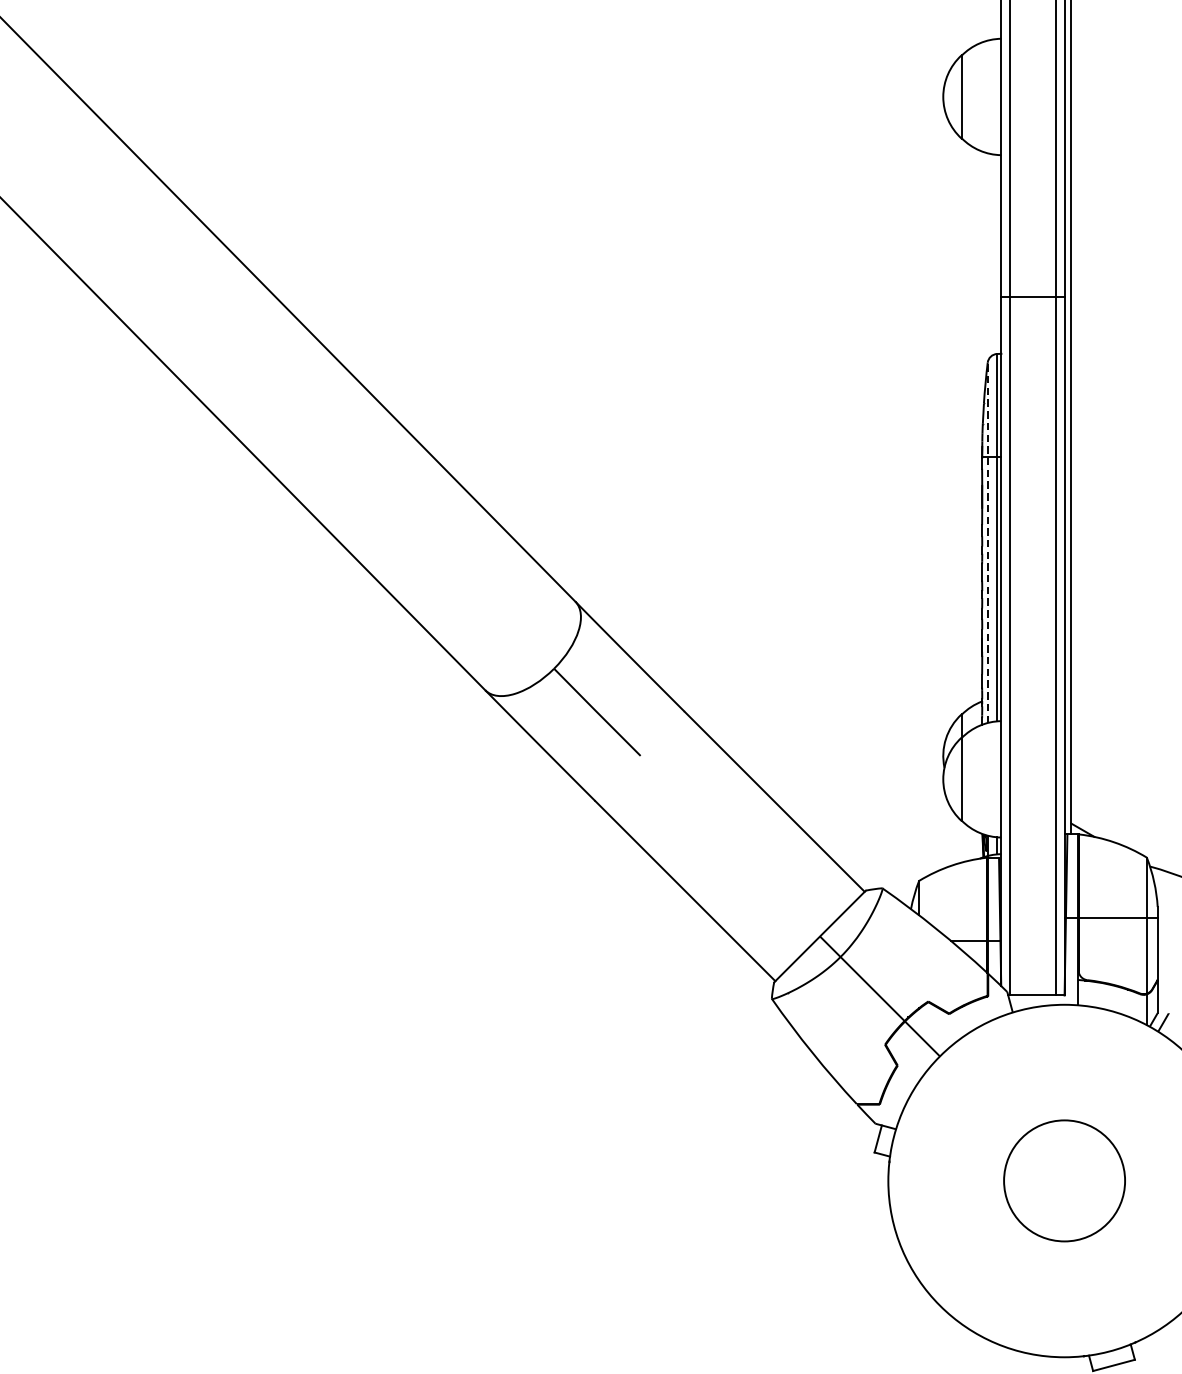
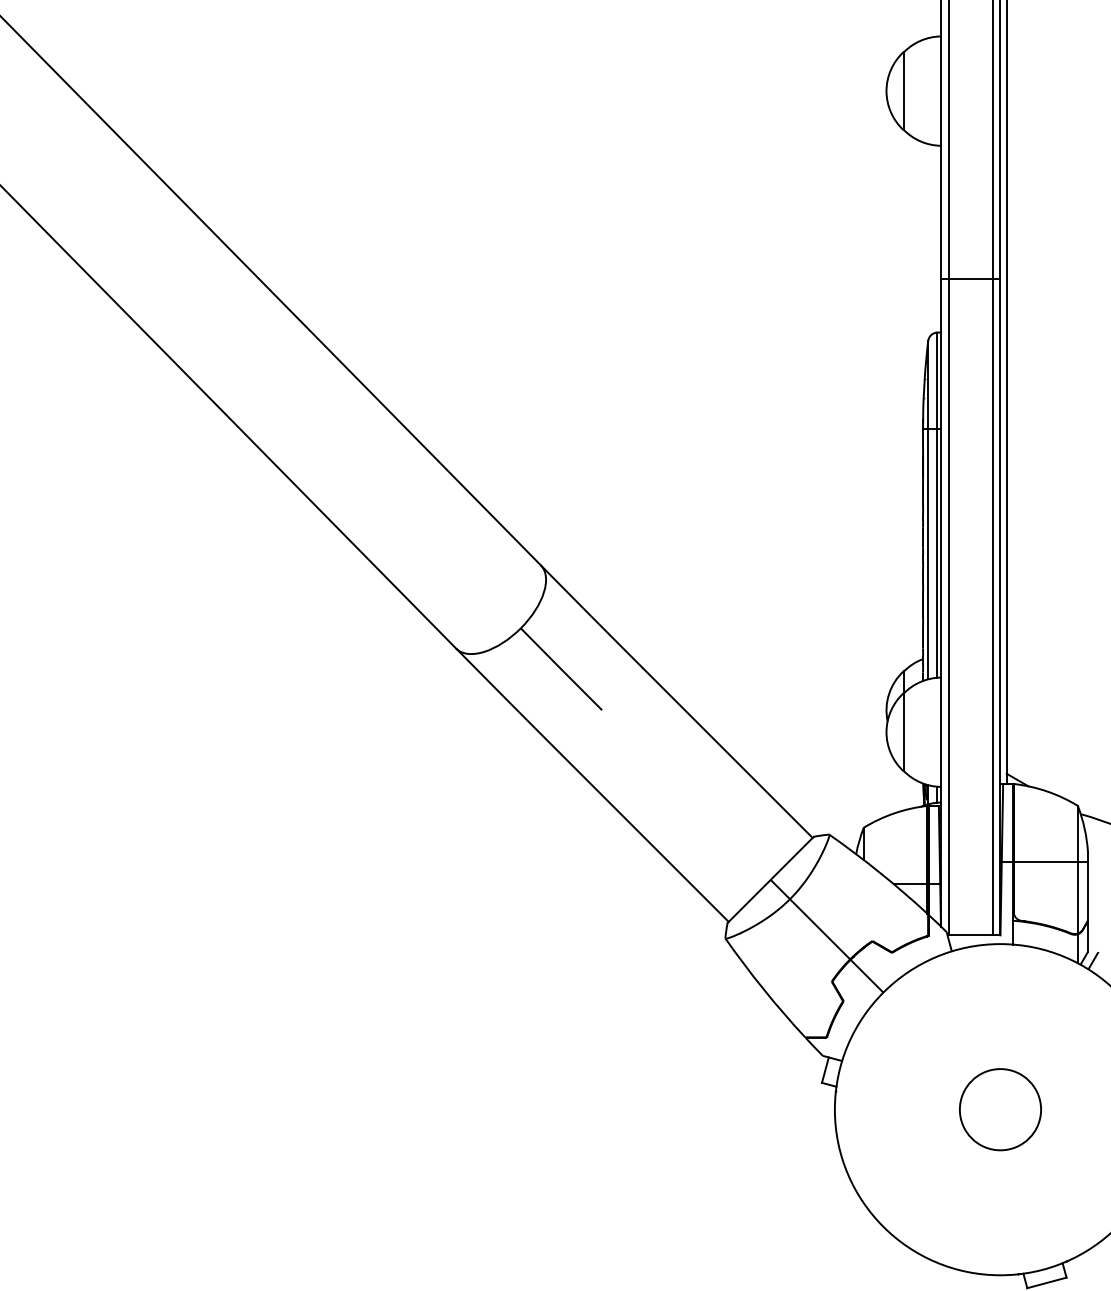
line: (987, 542) -> (928, 509), dashed -> solid
circle: (1064, 1180) -> (1000, 1109), size x0.71

